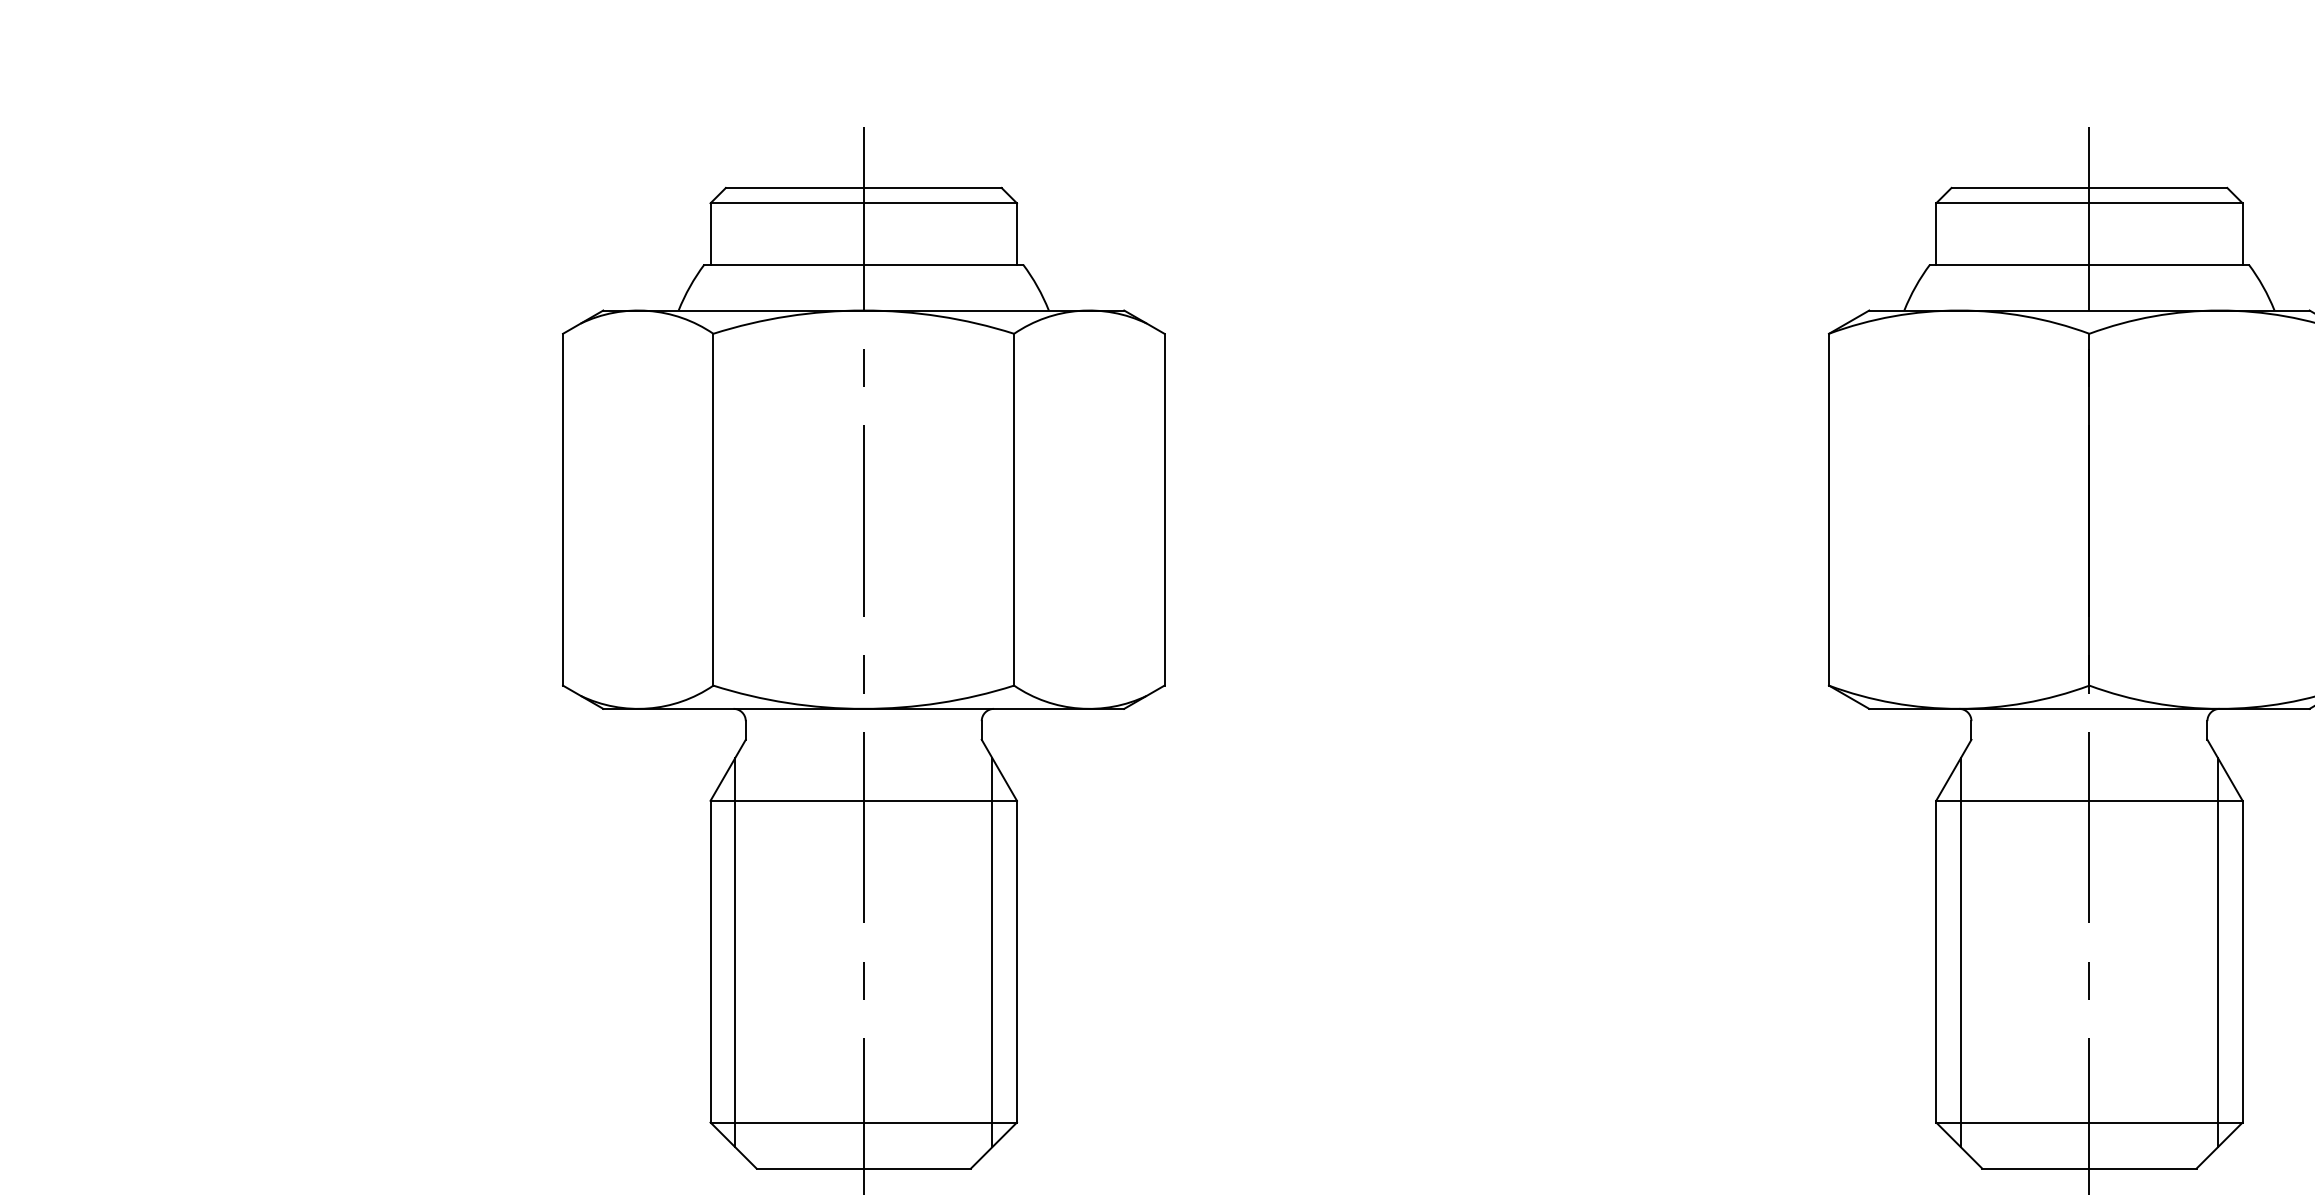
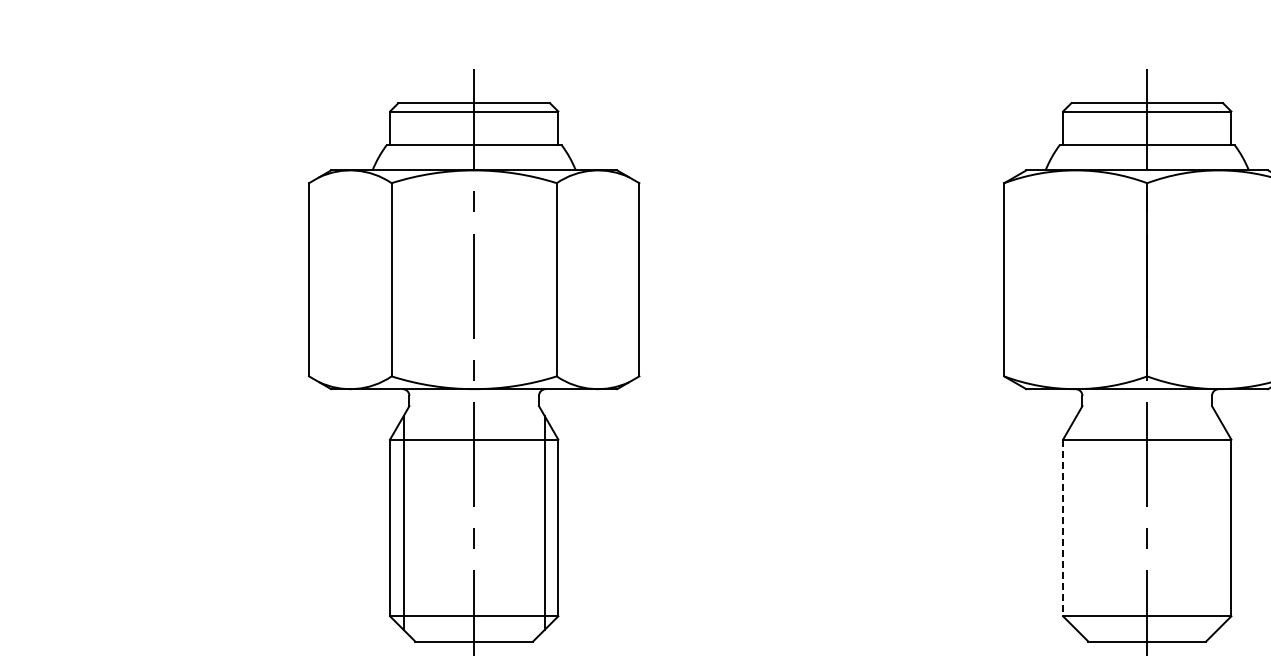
line: (1960, 951) -> (1076, 522), removed
line: (2217, 951) -> (1217, 522), removed
line: (1936, 962) -> (1063, 528), solid -> dashed

